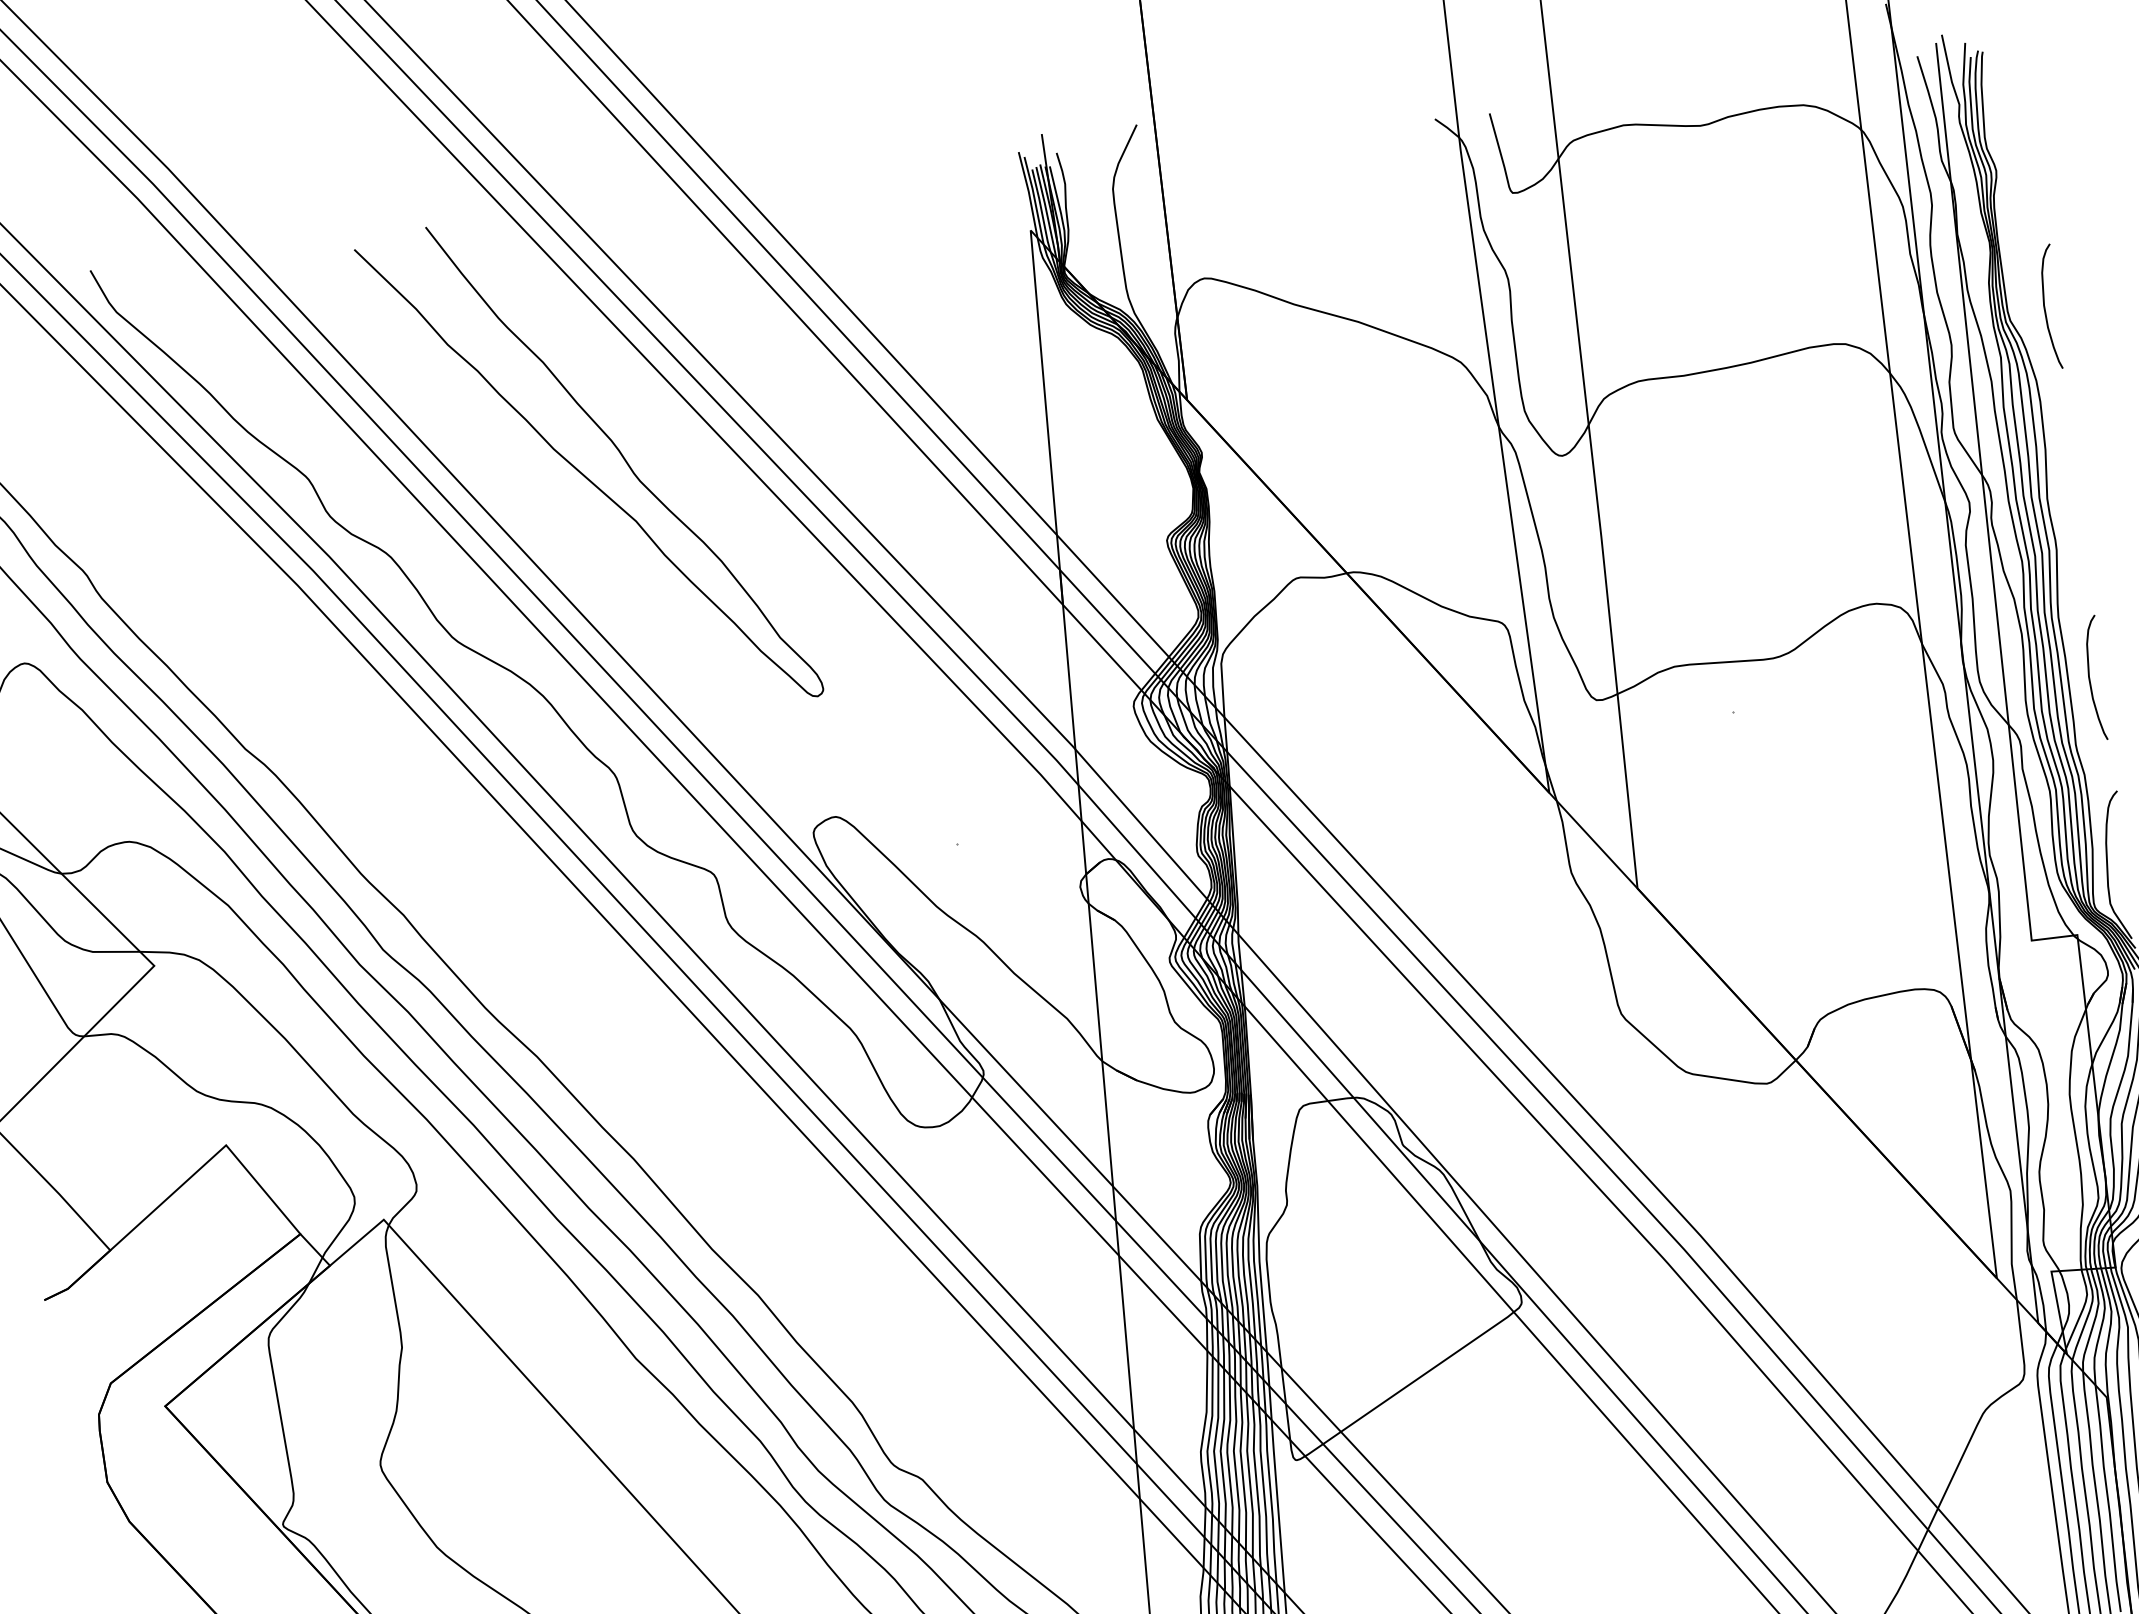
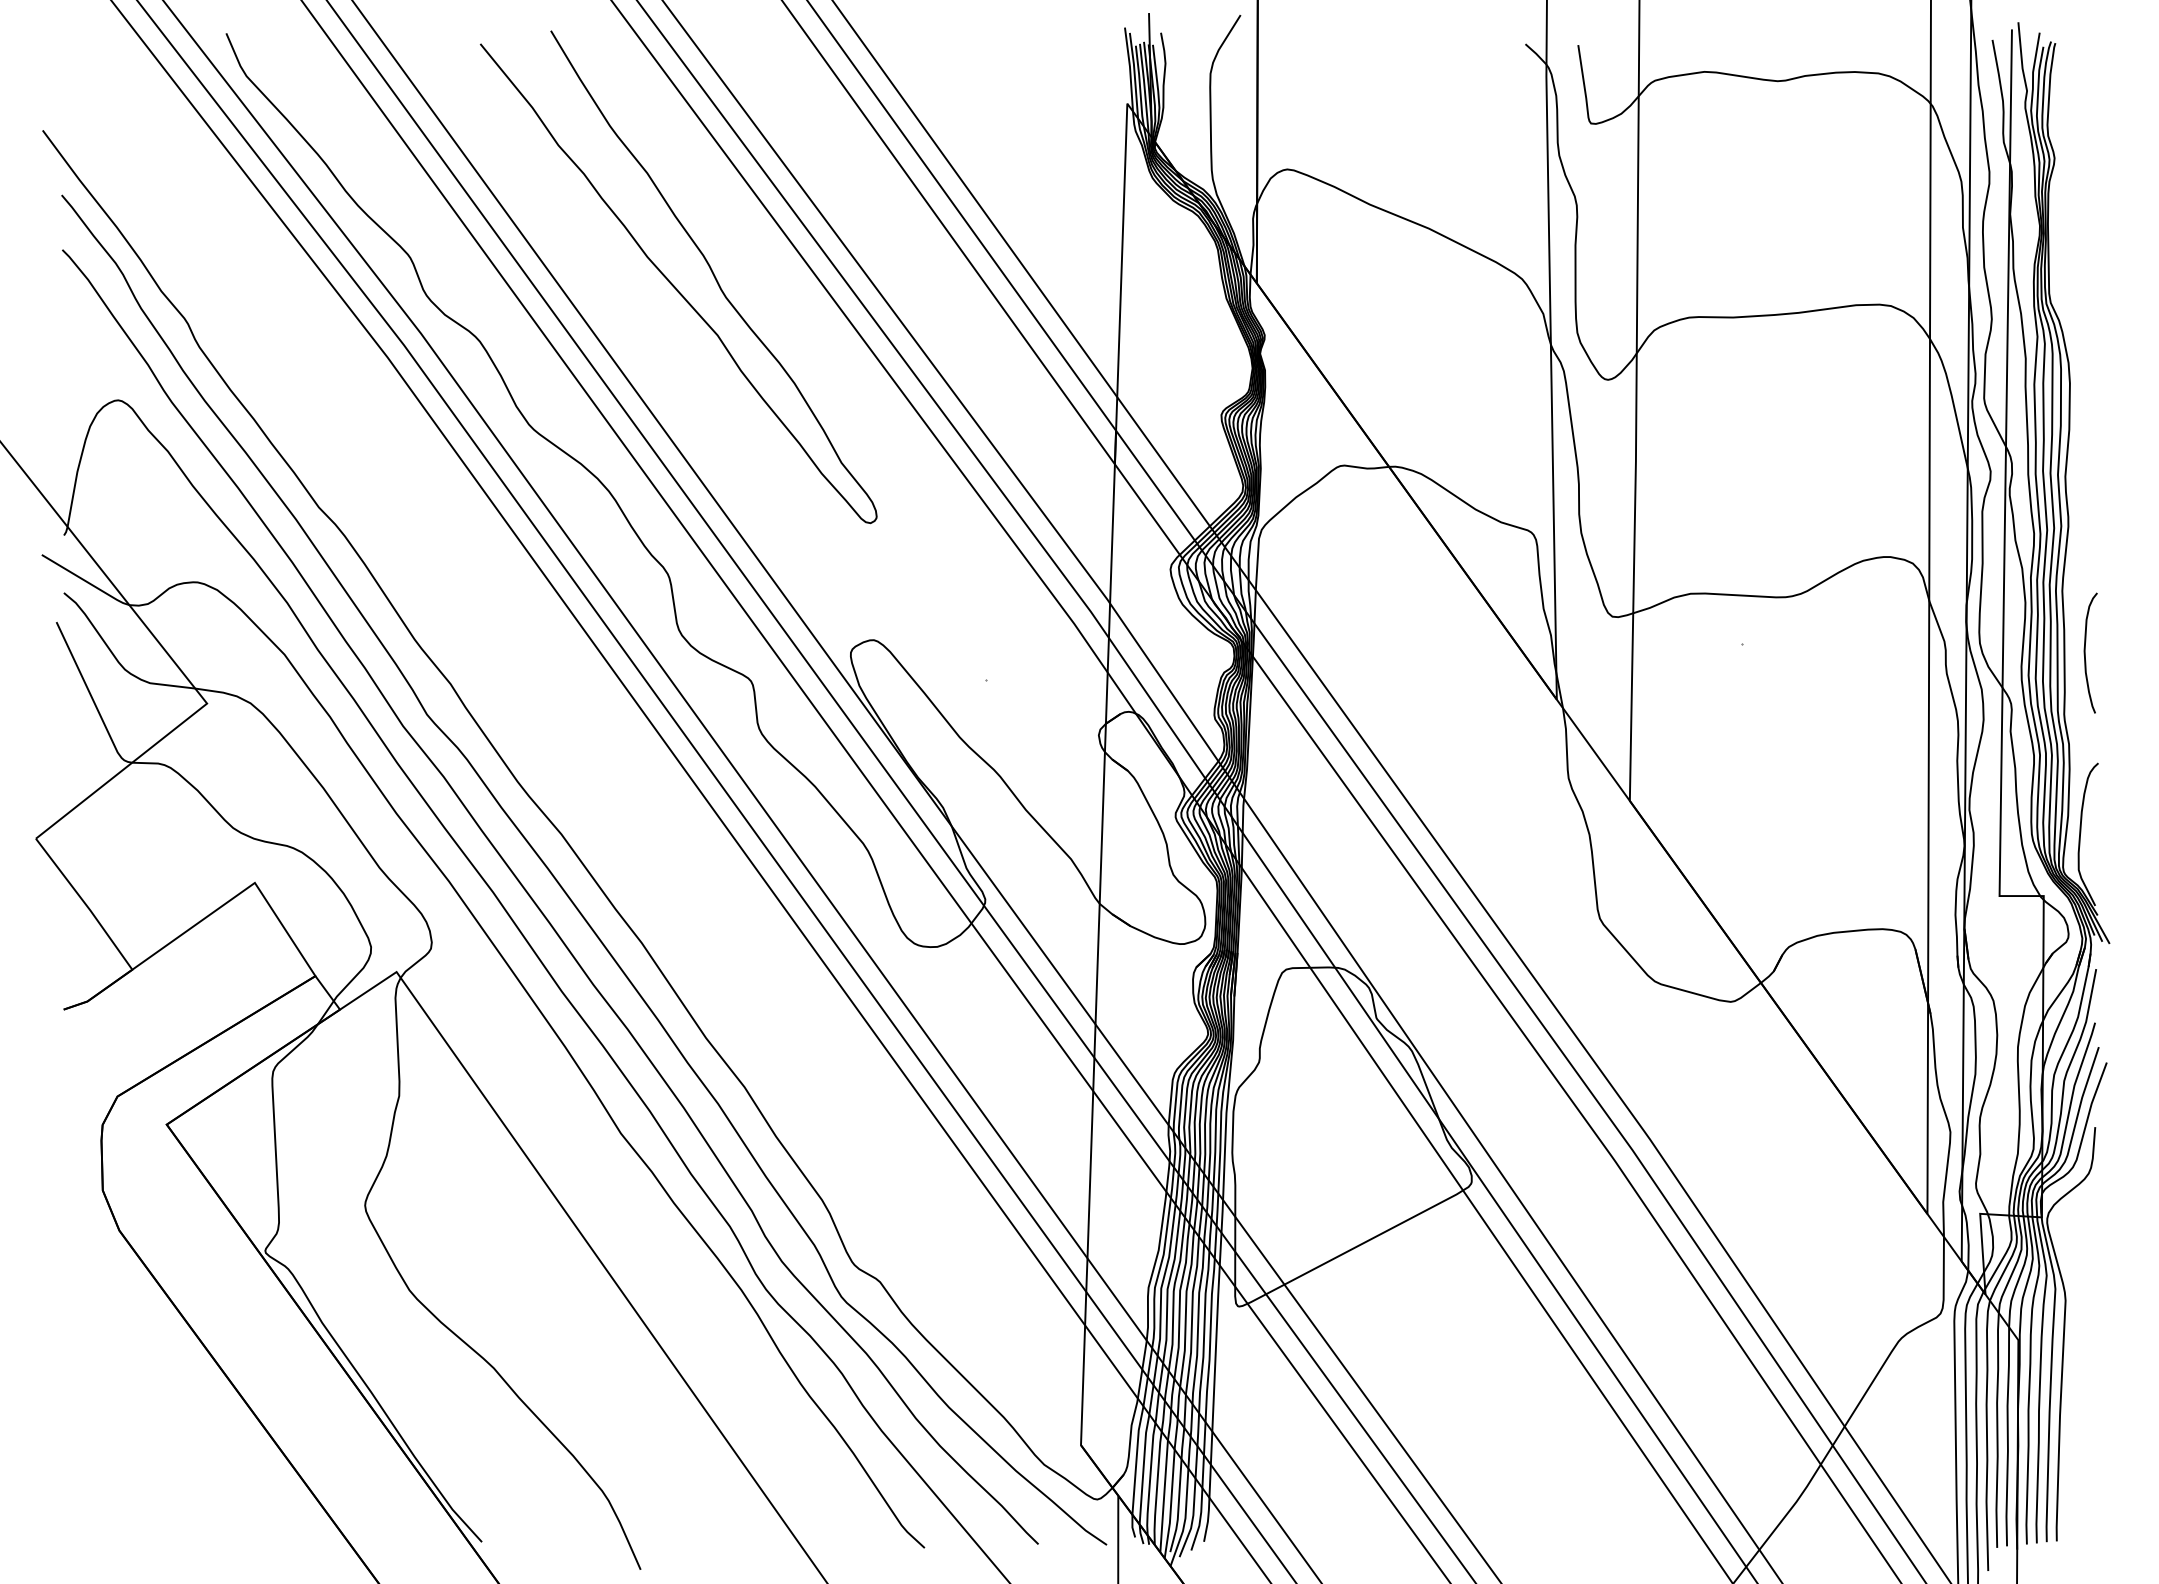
curve: (2045, 306) -> (2085, 293), removed

